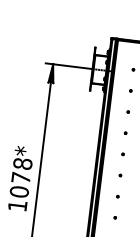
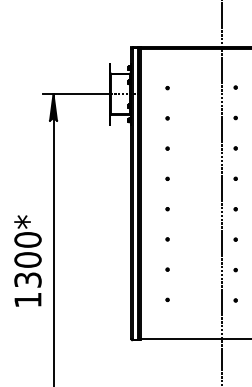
text: (20, 177) -> (27, 259), 1078* -> 1300*

